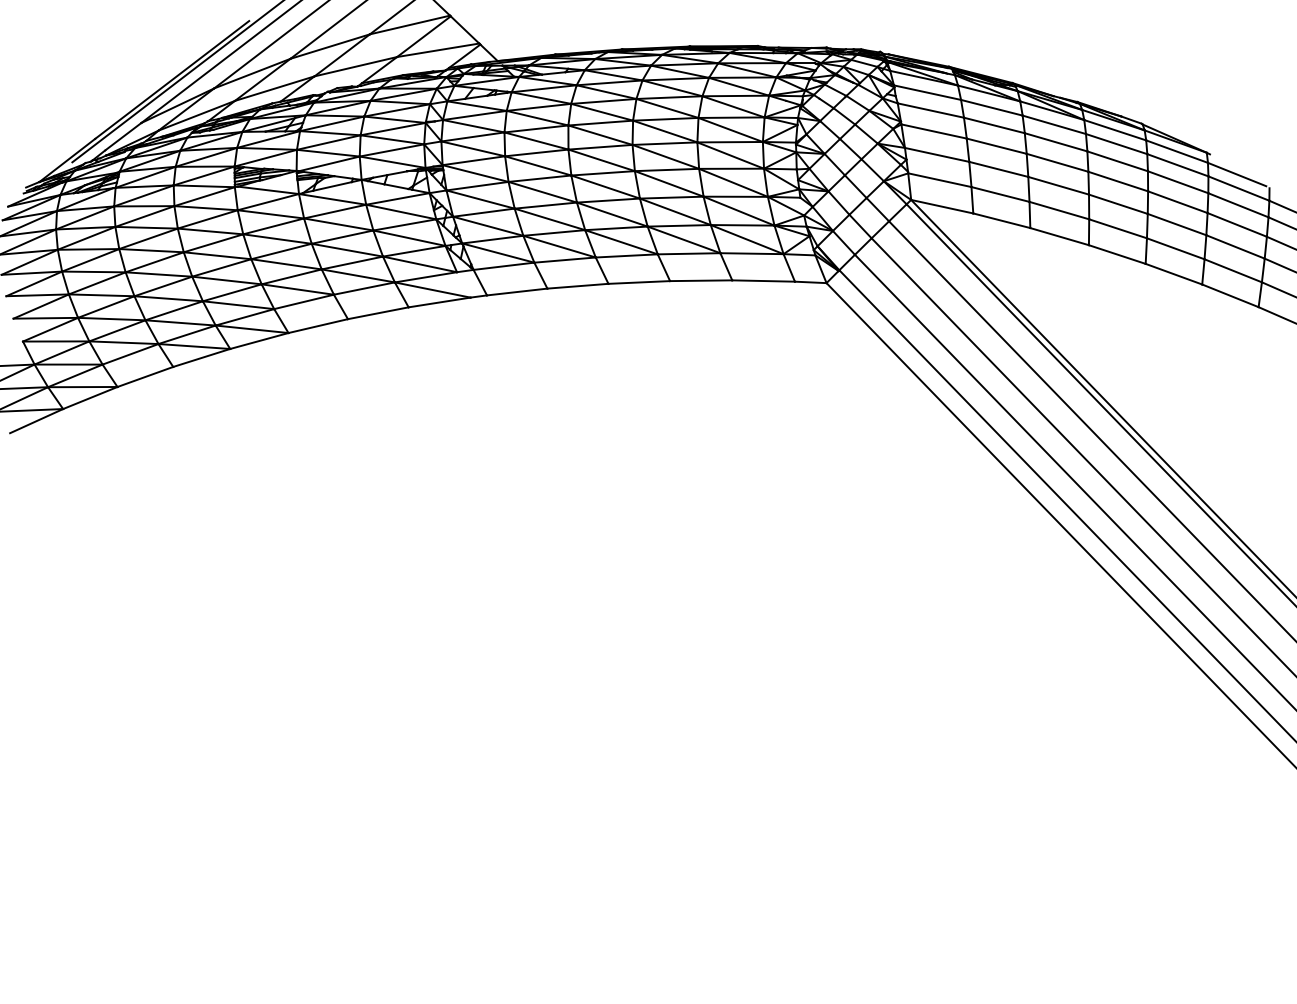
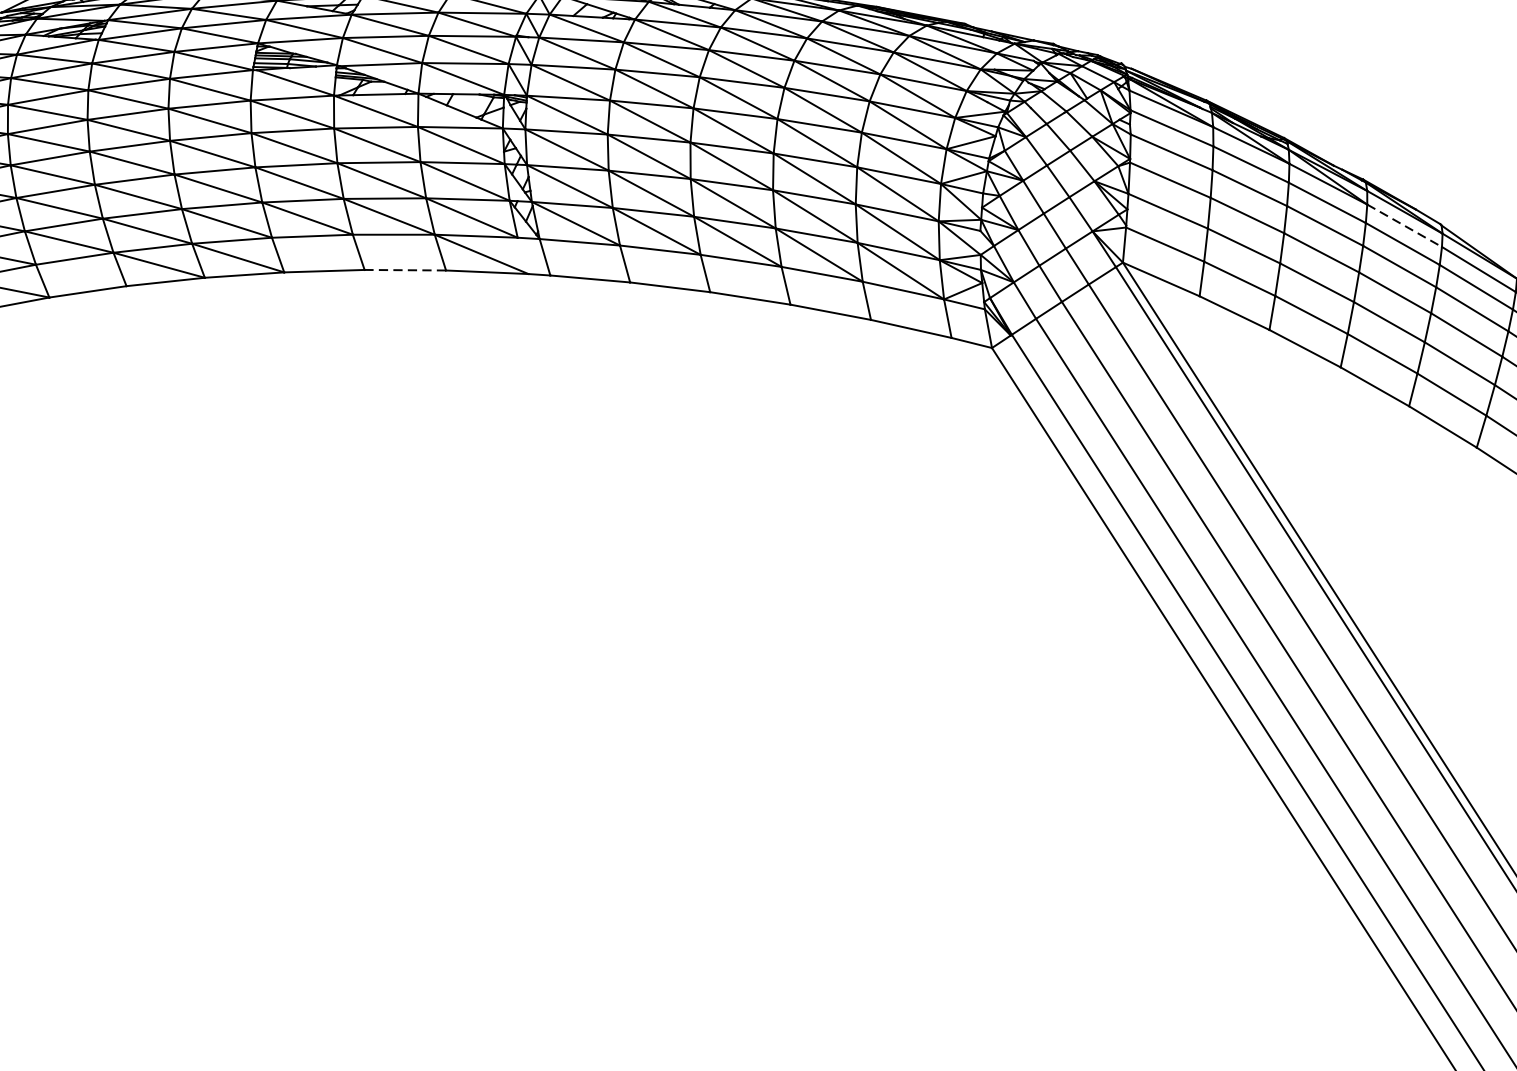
line: (1115, 130) -> (1404, 226), solid -> dashed
line: (378, 313) -> (405, 270), solid -> dashed

